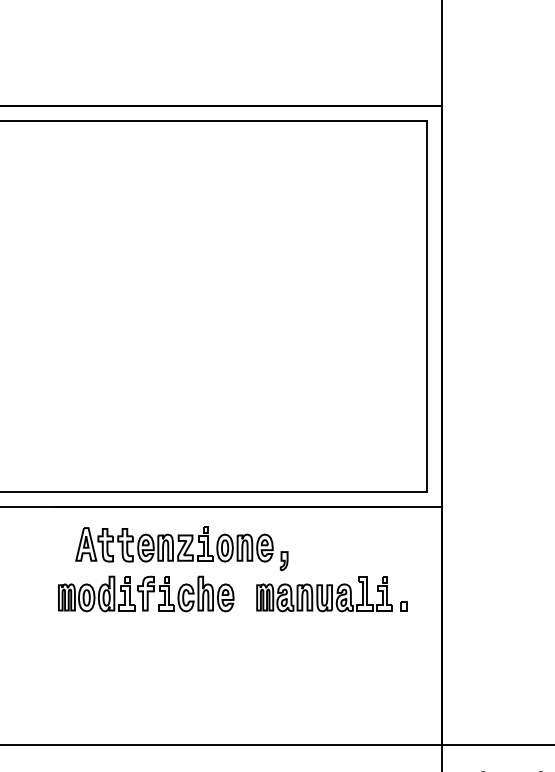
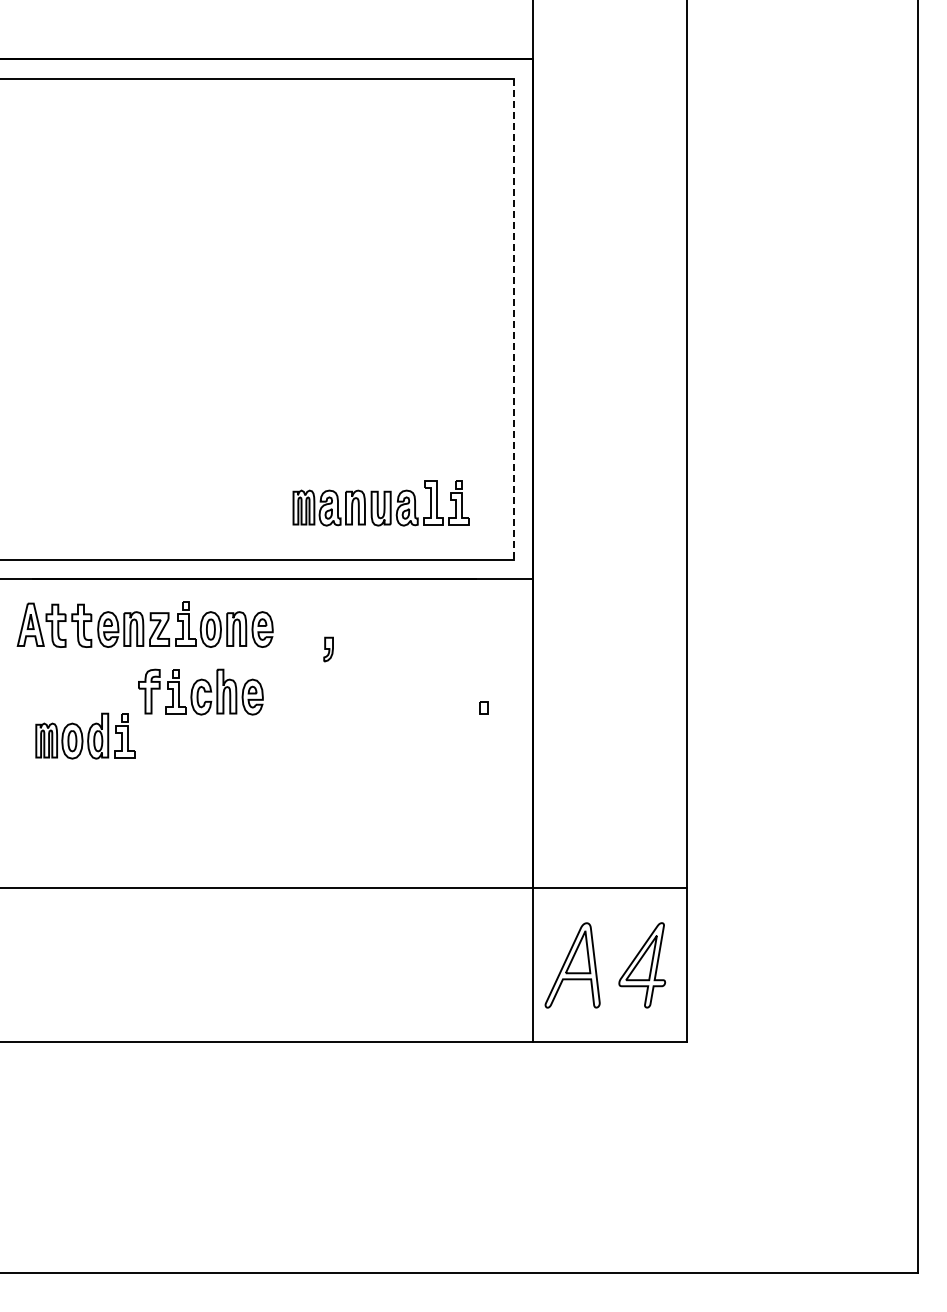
line: (427, 306) -> (514, 319), solid -> dashed
part: (173, 544) -> (144, 624), moved
part: (96, 593) -> (85, 735), moved
part: (324, 594) -> (380, 503), moved

